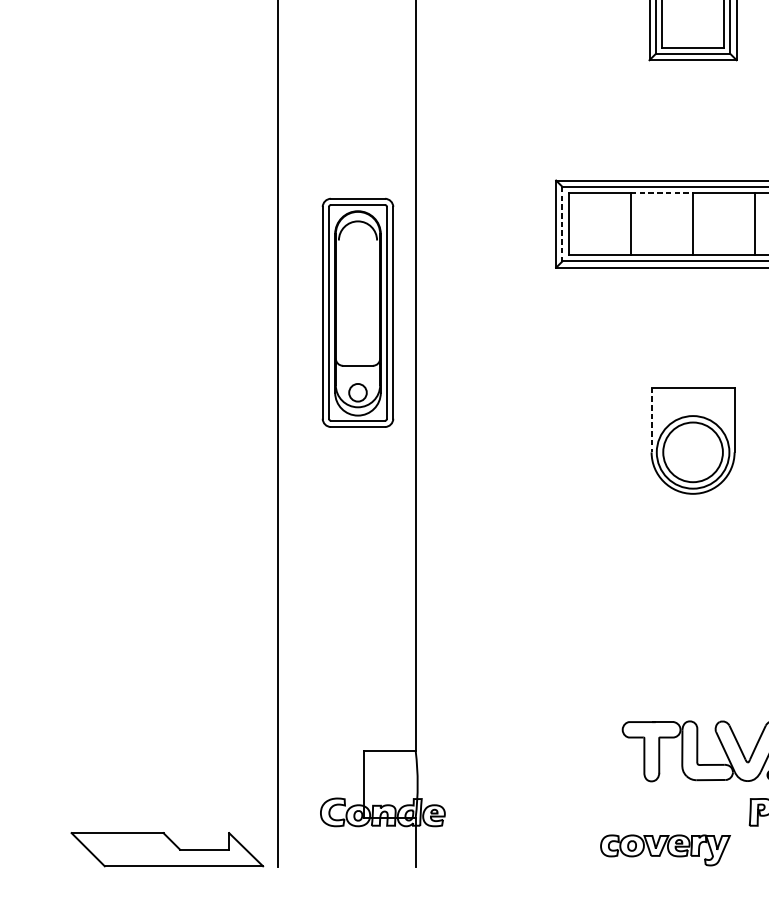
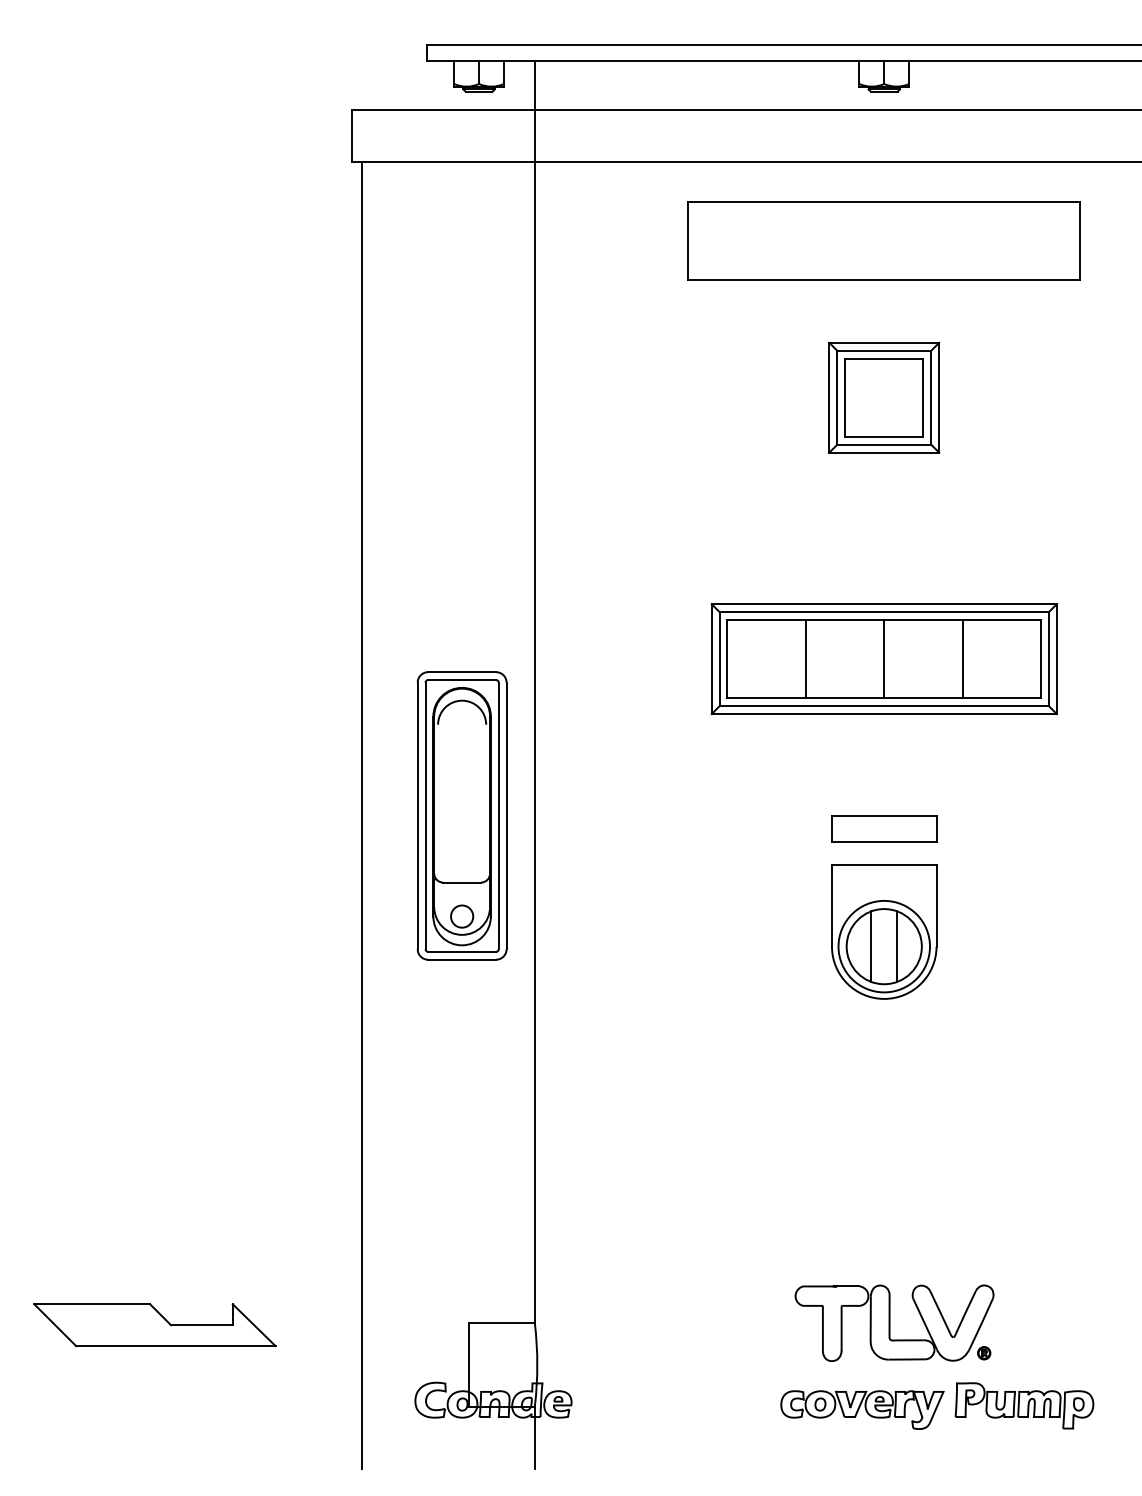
line: (662, 192) -> (845, 619), dashed -> solid
line: (562, 224) -> (719, 659), dashed -> solid
part: (357, 312) -> (461, 815), moved
part: (693, 358) -> (884, 828), added
line: (651, 419) -> (831, 905), dashed -> solid
line: (682, 452) -> (871, 946), added
line: (703, 452) -> (897, 946), added
part: (166, 849) -> (154, 1325), moved
part: (665, 849) -> (862, 1409), moved

